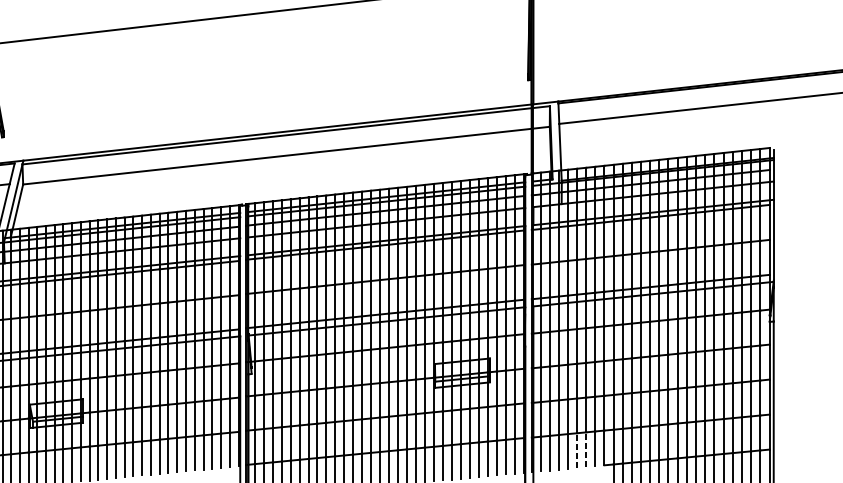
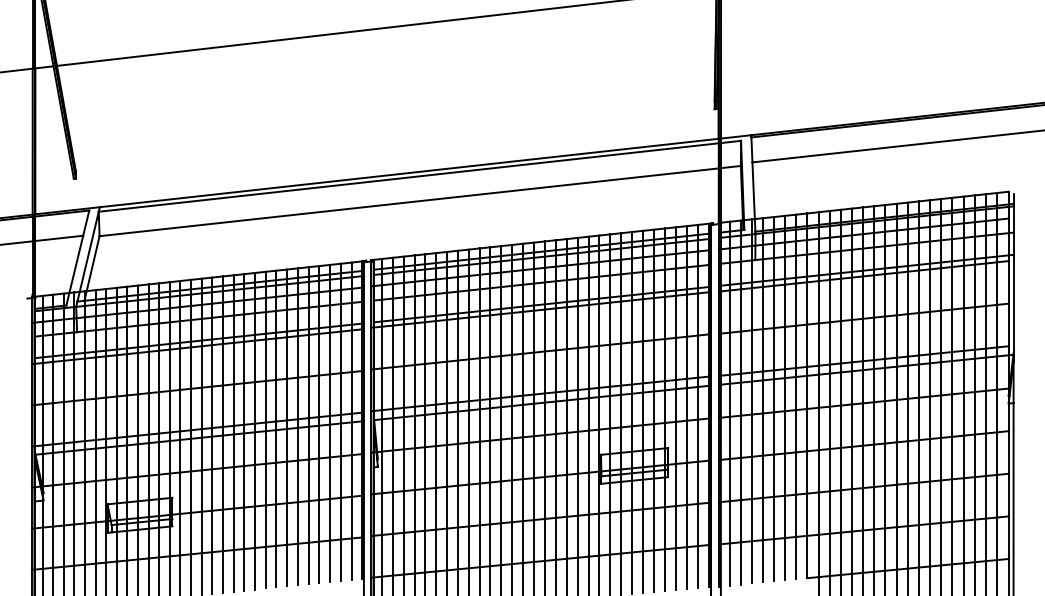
line: (577, 449) -> (774, 559), dashed -> solid
line: (586, 449) -> (785, 558), dashed -> solid

